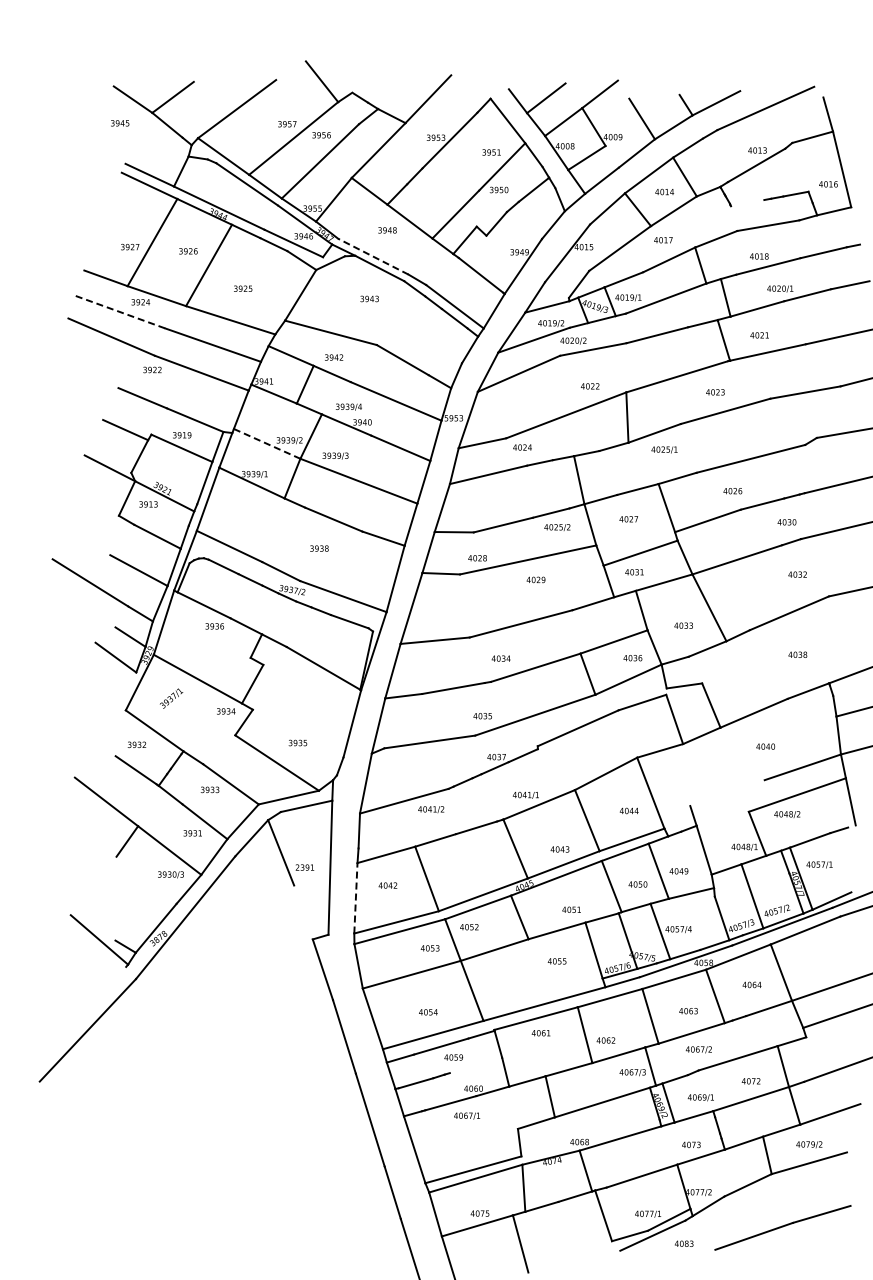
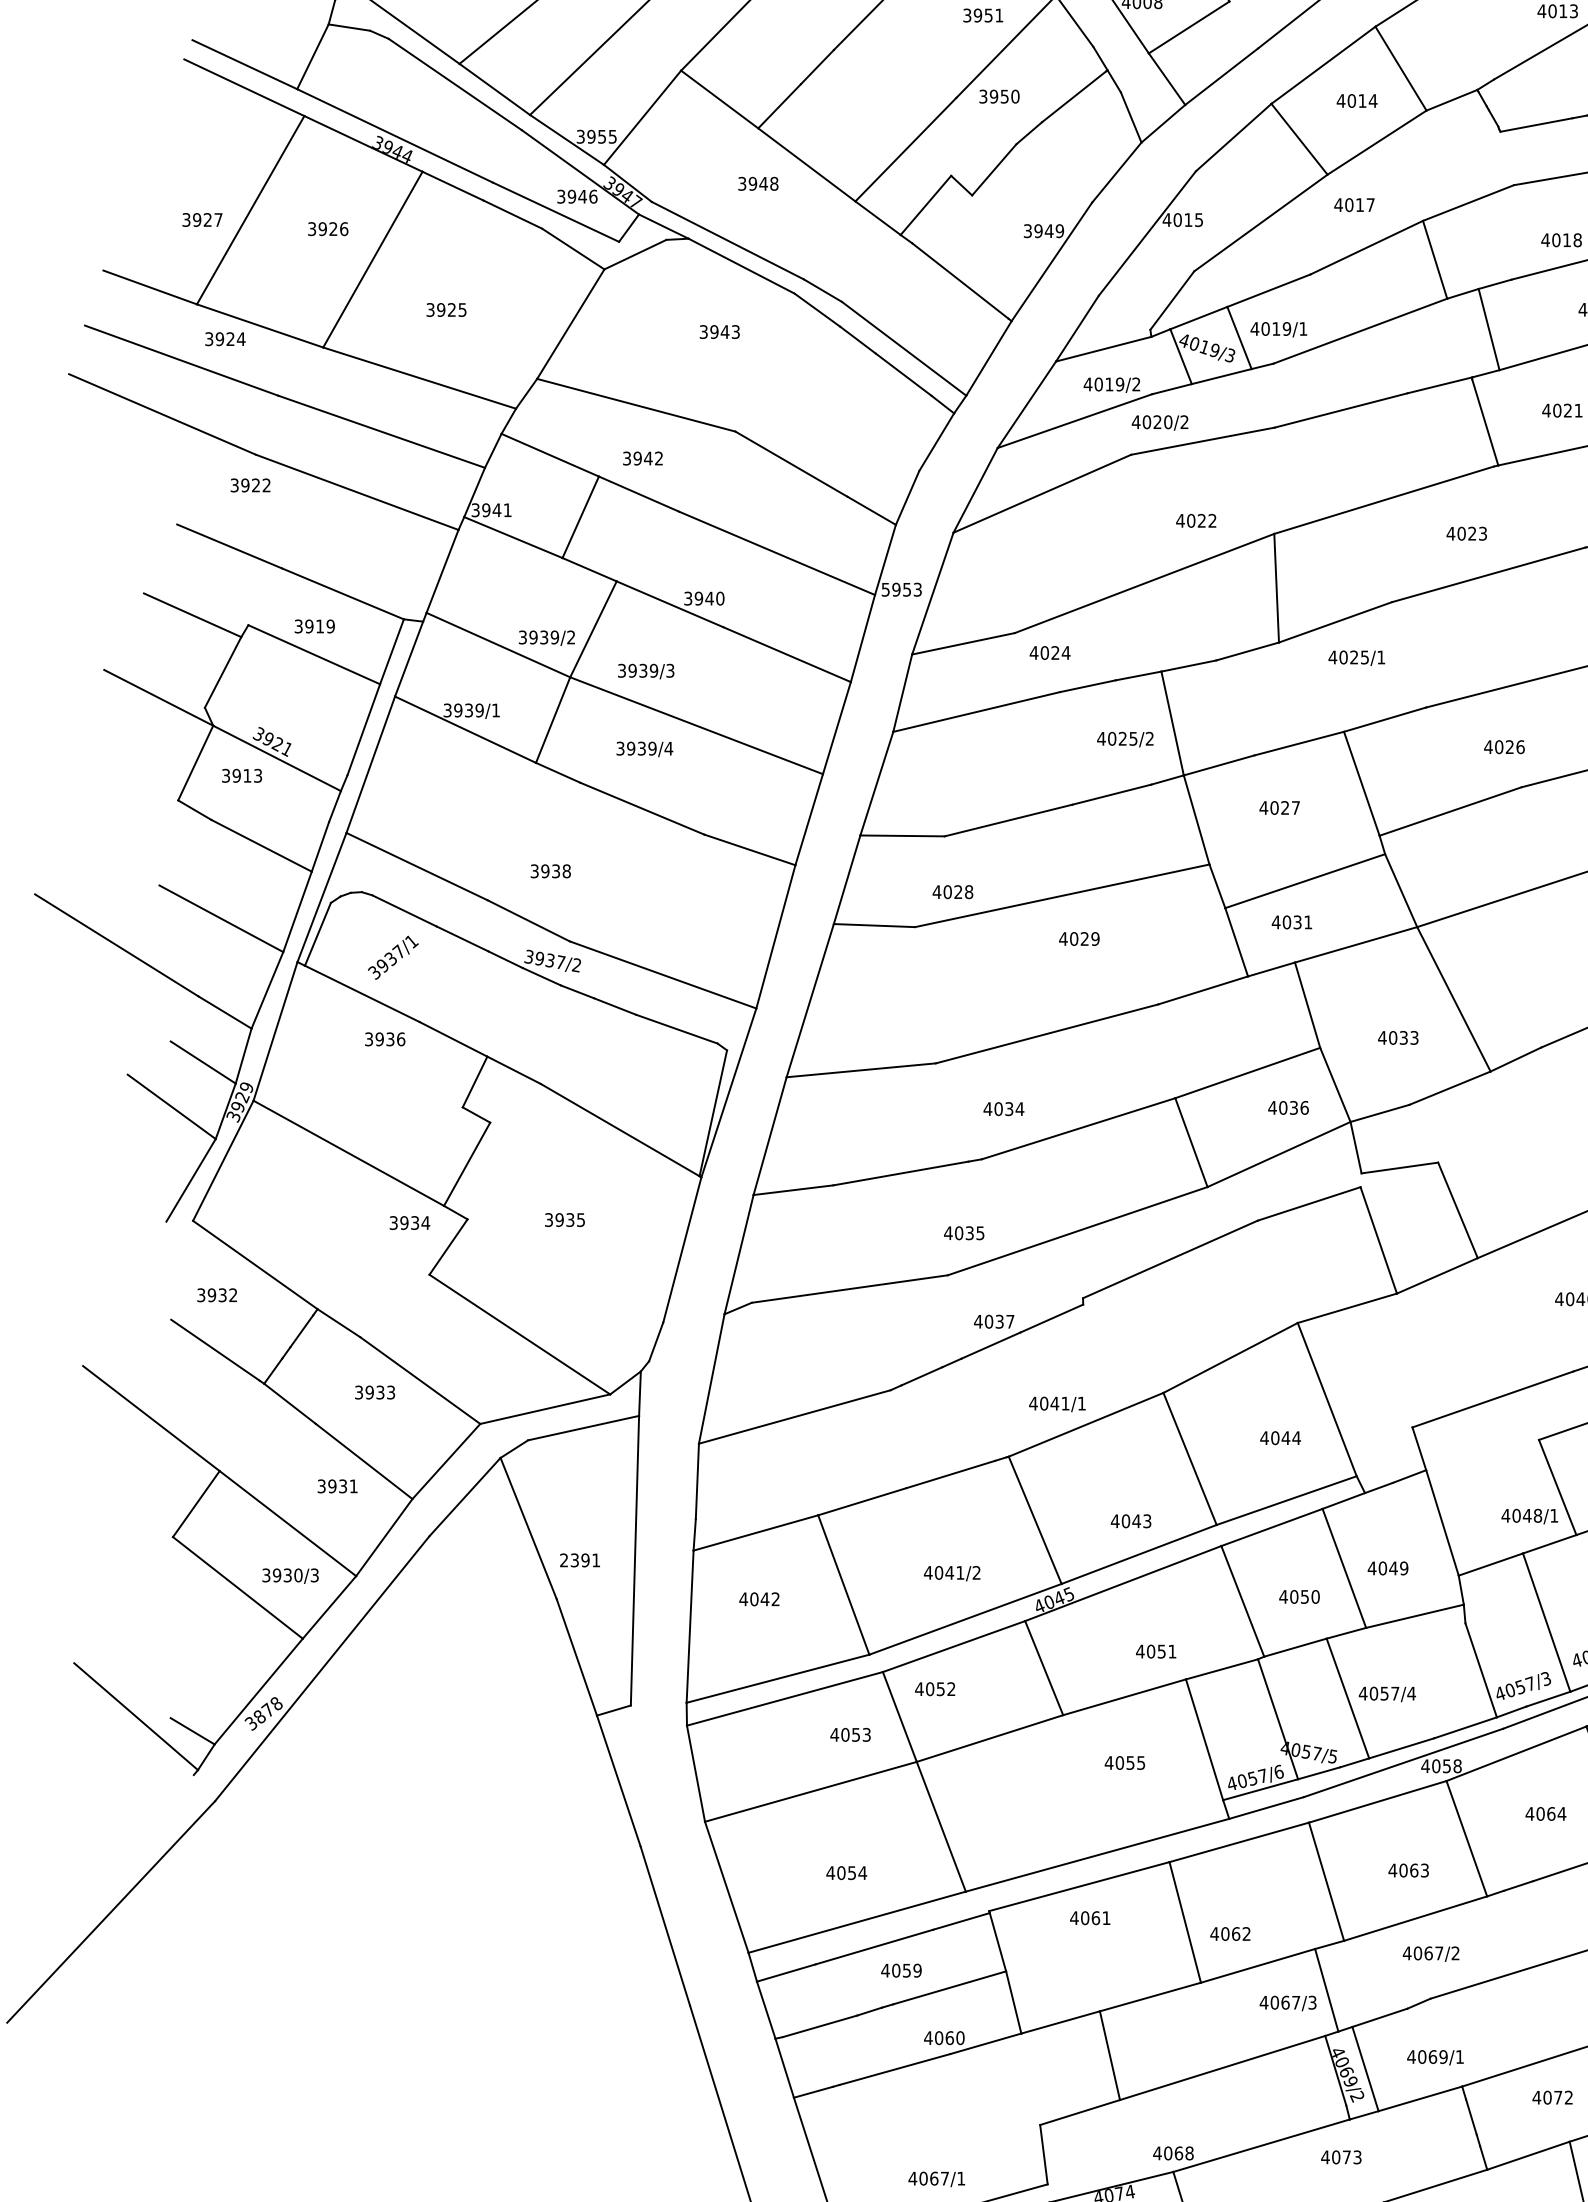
line: (747, 203) -> (1536, 125), added
line: (373, 256) -> (728, 240), dashed -> solid
line: (120, 312) -> (181, 361), dashed -> solid
text: (348, 406) -> (643, 747), moved
line: (267, 444) -> (499, 646), dashed -> solid
text: (557, 527) -> (1125, 739), moved
text: (319, 548) -> (550, 871), moved
line: (124, 691) -> (190, 1180), added
text: (171, 698) -> (393, 957), moved
text: (297, 742) -> (563, 1218), moved
line: (727, 793) -> (1492, 1400), added
text: (431, 809) -> (952, 1573), moved
line: (146, 879) -> (237, 1586), added
line: (355, 897) -> (689, 1625), dashed -> solid
line: (303, 912) -> (576, 1657), added
line: (475, 1065) -> (948, 1987), added
text: (750, 1081) -> (1551, 2098), moved
text: (467, 1115) -> (937, 2178), moved
text: (691, 1144) -> (1341, 2156), moved

